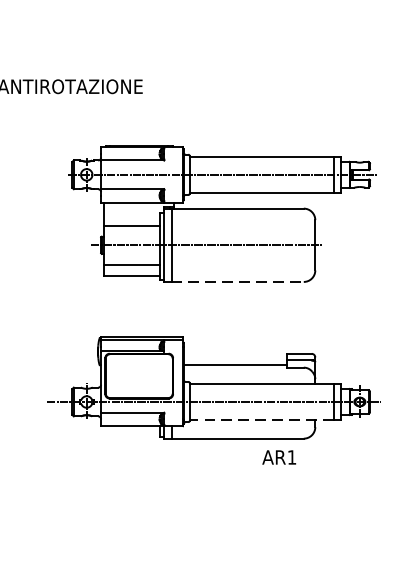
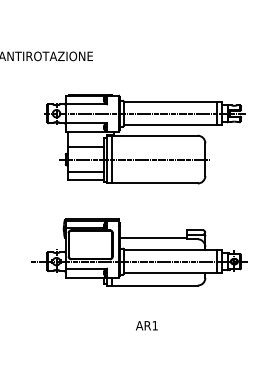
line: (238, 281) -> (155, 183), dashed -> solid
line: (261, 420) -> (170, 273), dashed -> solid
text: (278, 457) -> (146, 325), moved

